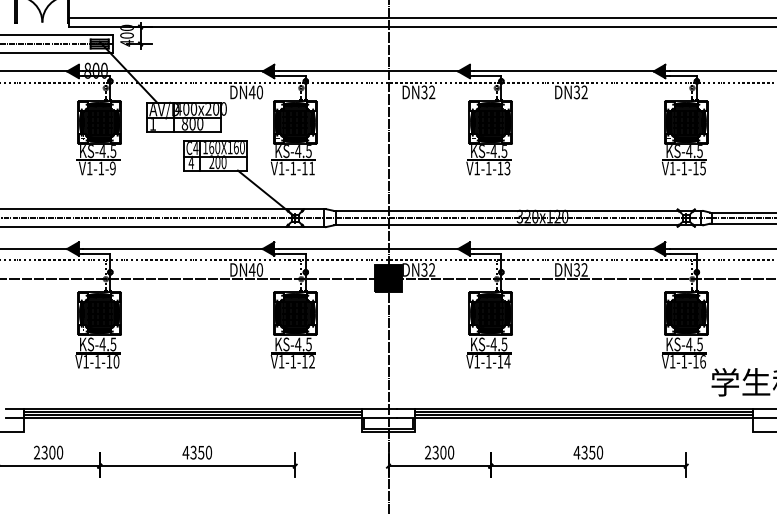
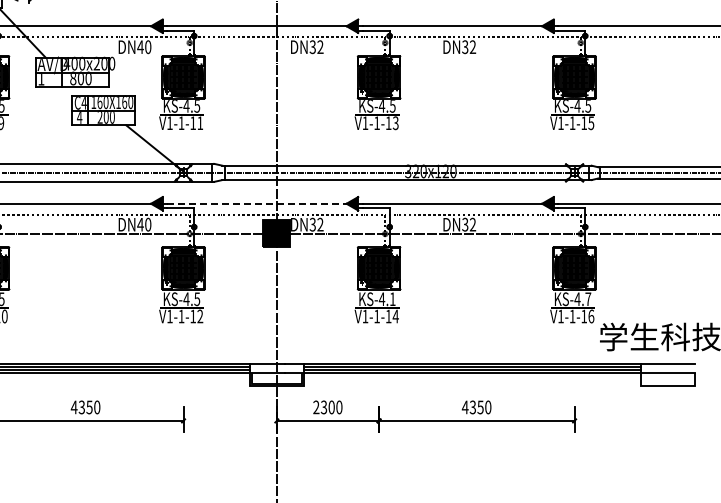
line: (368, 249) -> (256, 204), solid -> dashed
text: (504, 344) -> (392, 299), KS-4.5 -> KS-4.1
text: (699, 344) -> (587, 299), KS-4.5 -> KS-4.7

